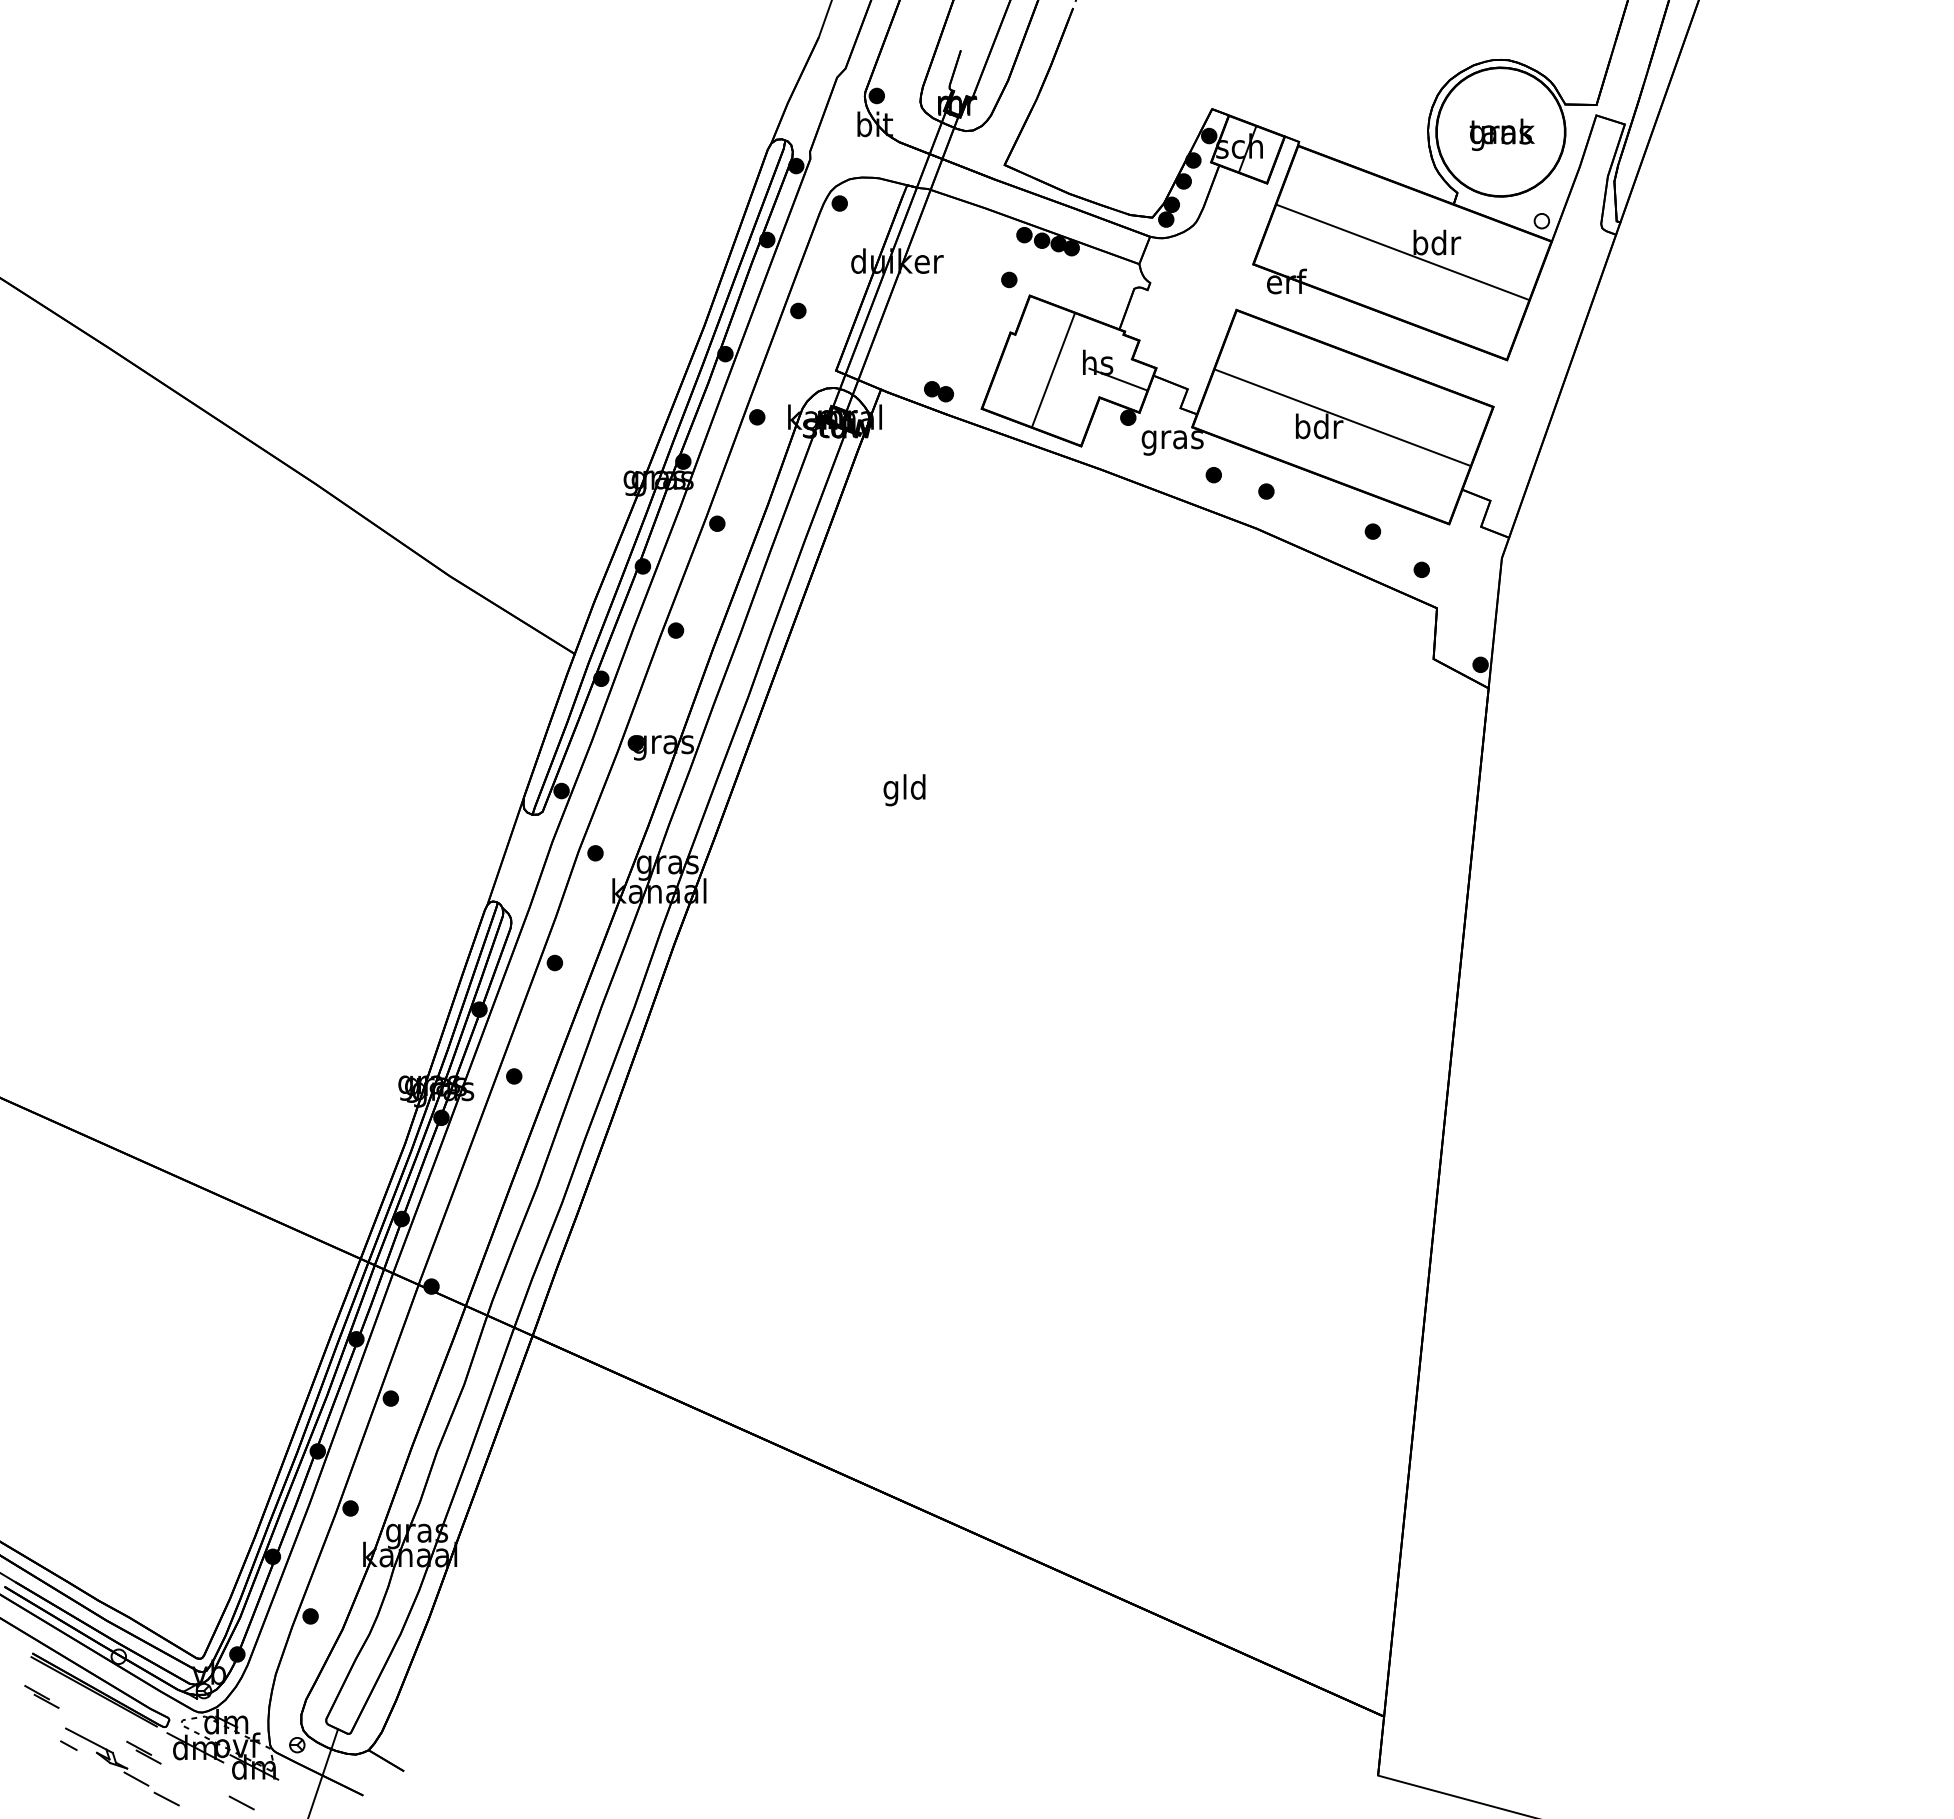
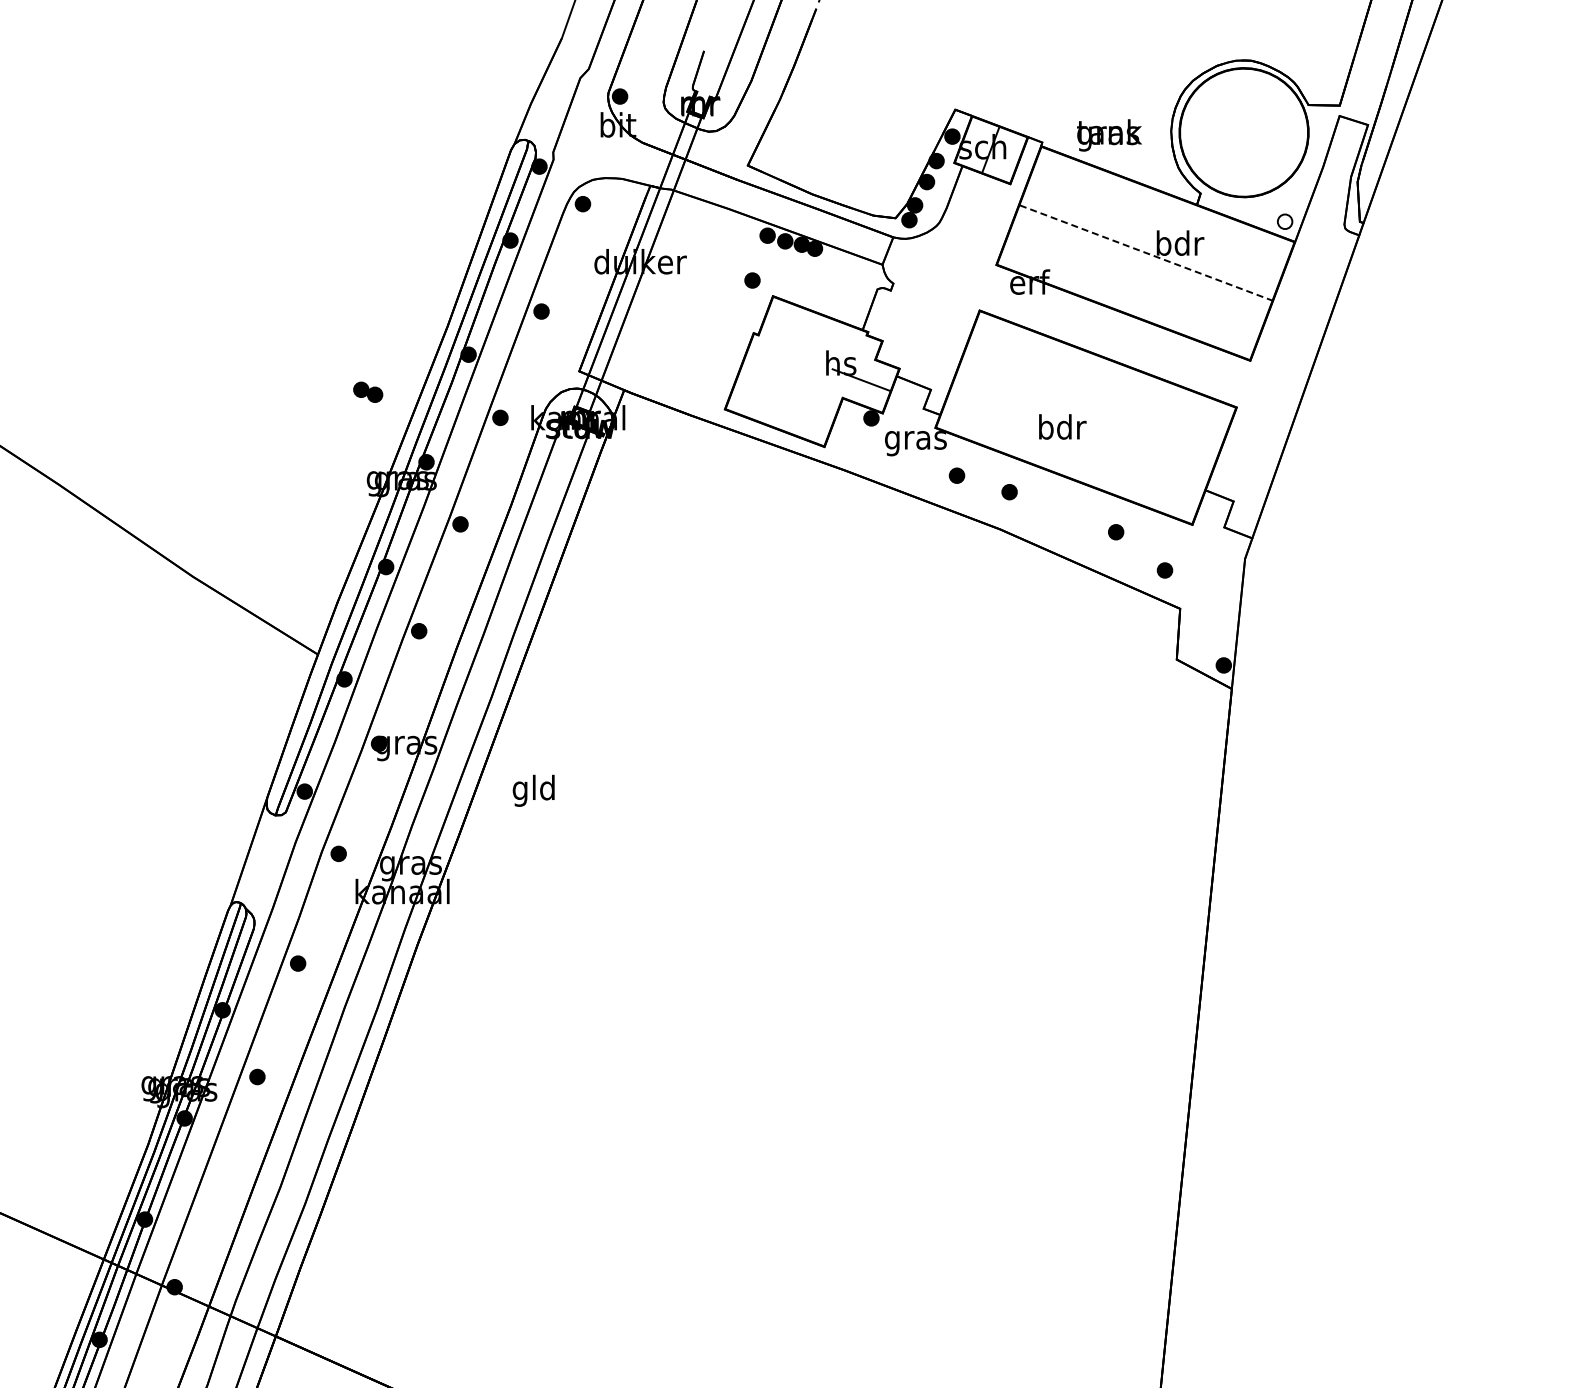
text: (1501, 134) -> (1108, 135), moved
line: (1402, 252) -> (1145, 253), solid -> dashed
line: (1053, 369) -> (796, 370), removed
part: (938, 391) -> (367, 392), moved
line: (1342, 417) -> (1085, 418), removed
text: (904, 790) -> (533, 791), moved

